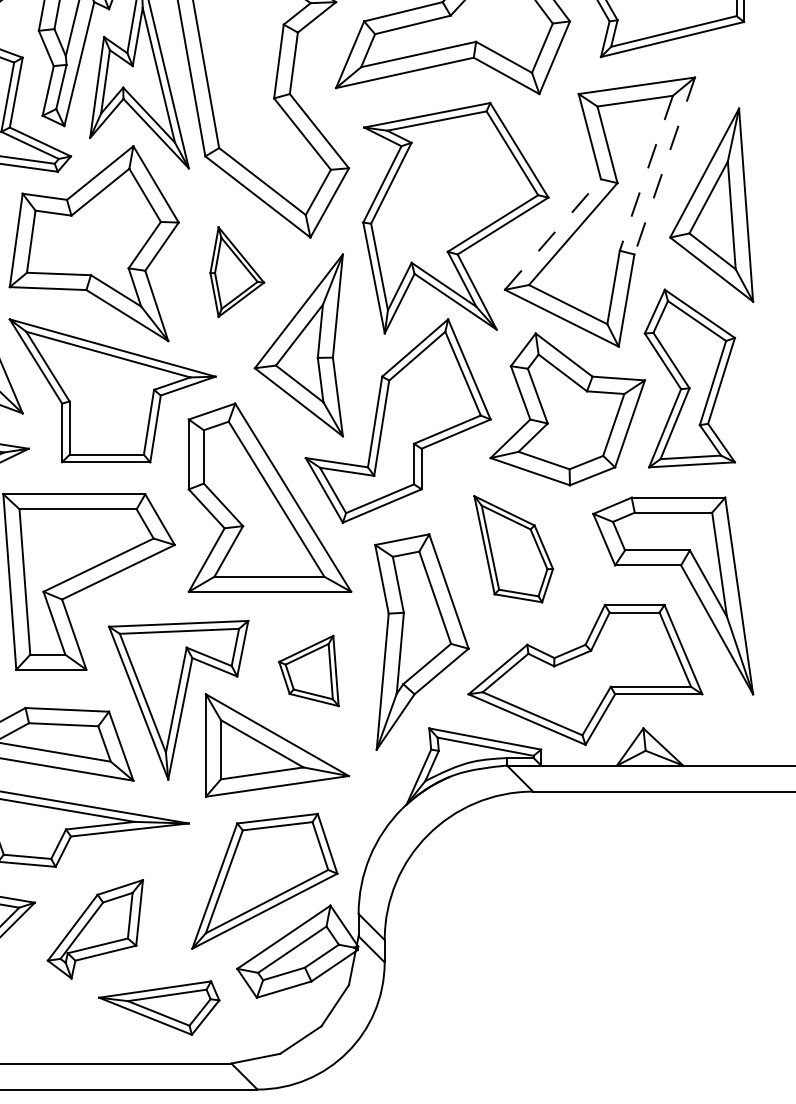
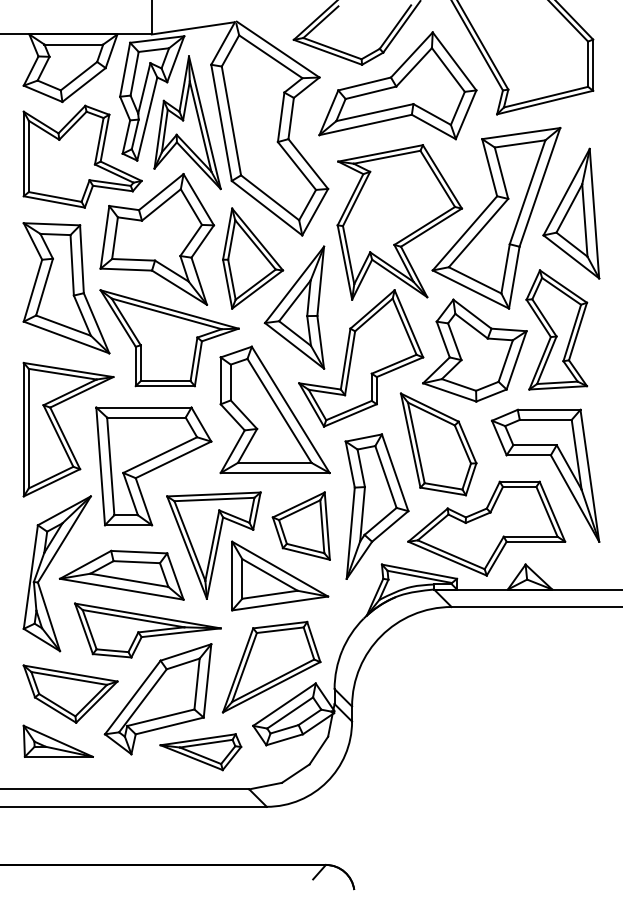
line: (664, 166) -> (539, 187), dashed -> solid
line: (646, 173) -> (527, 192), dashed -> solid
line: (553, 233) -> (465, 232), dashed -> solid
part: (237, 272) -> (253, 258), size x1.67
part: (513, 549) -> (438, 444), size x1.43
part: (307, 670) -> (300, 525), size x1.43
part: (94, 929) -> (157, 699), size x1.67

